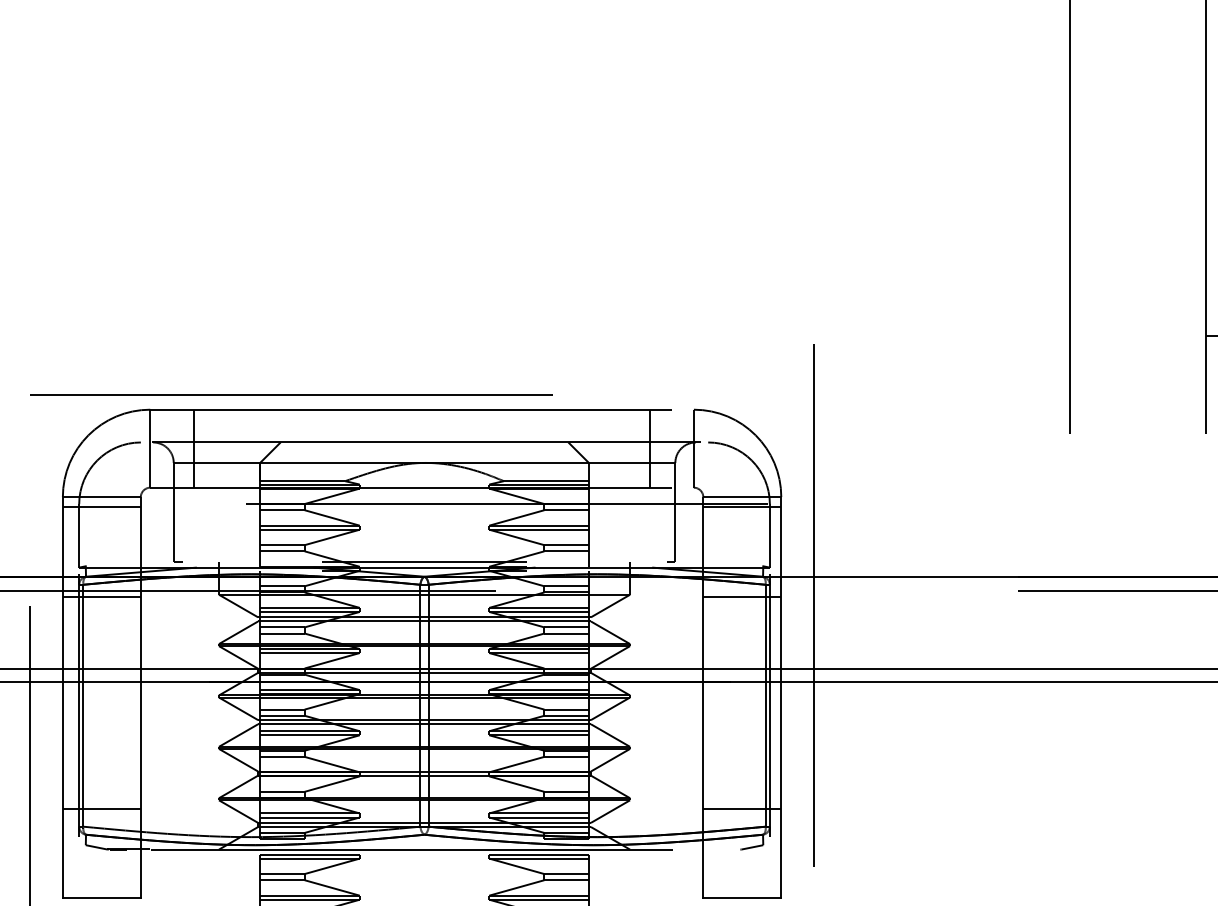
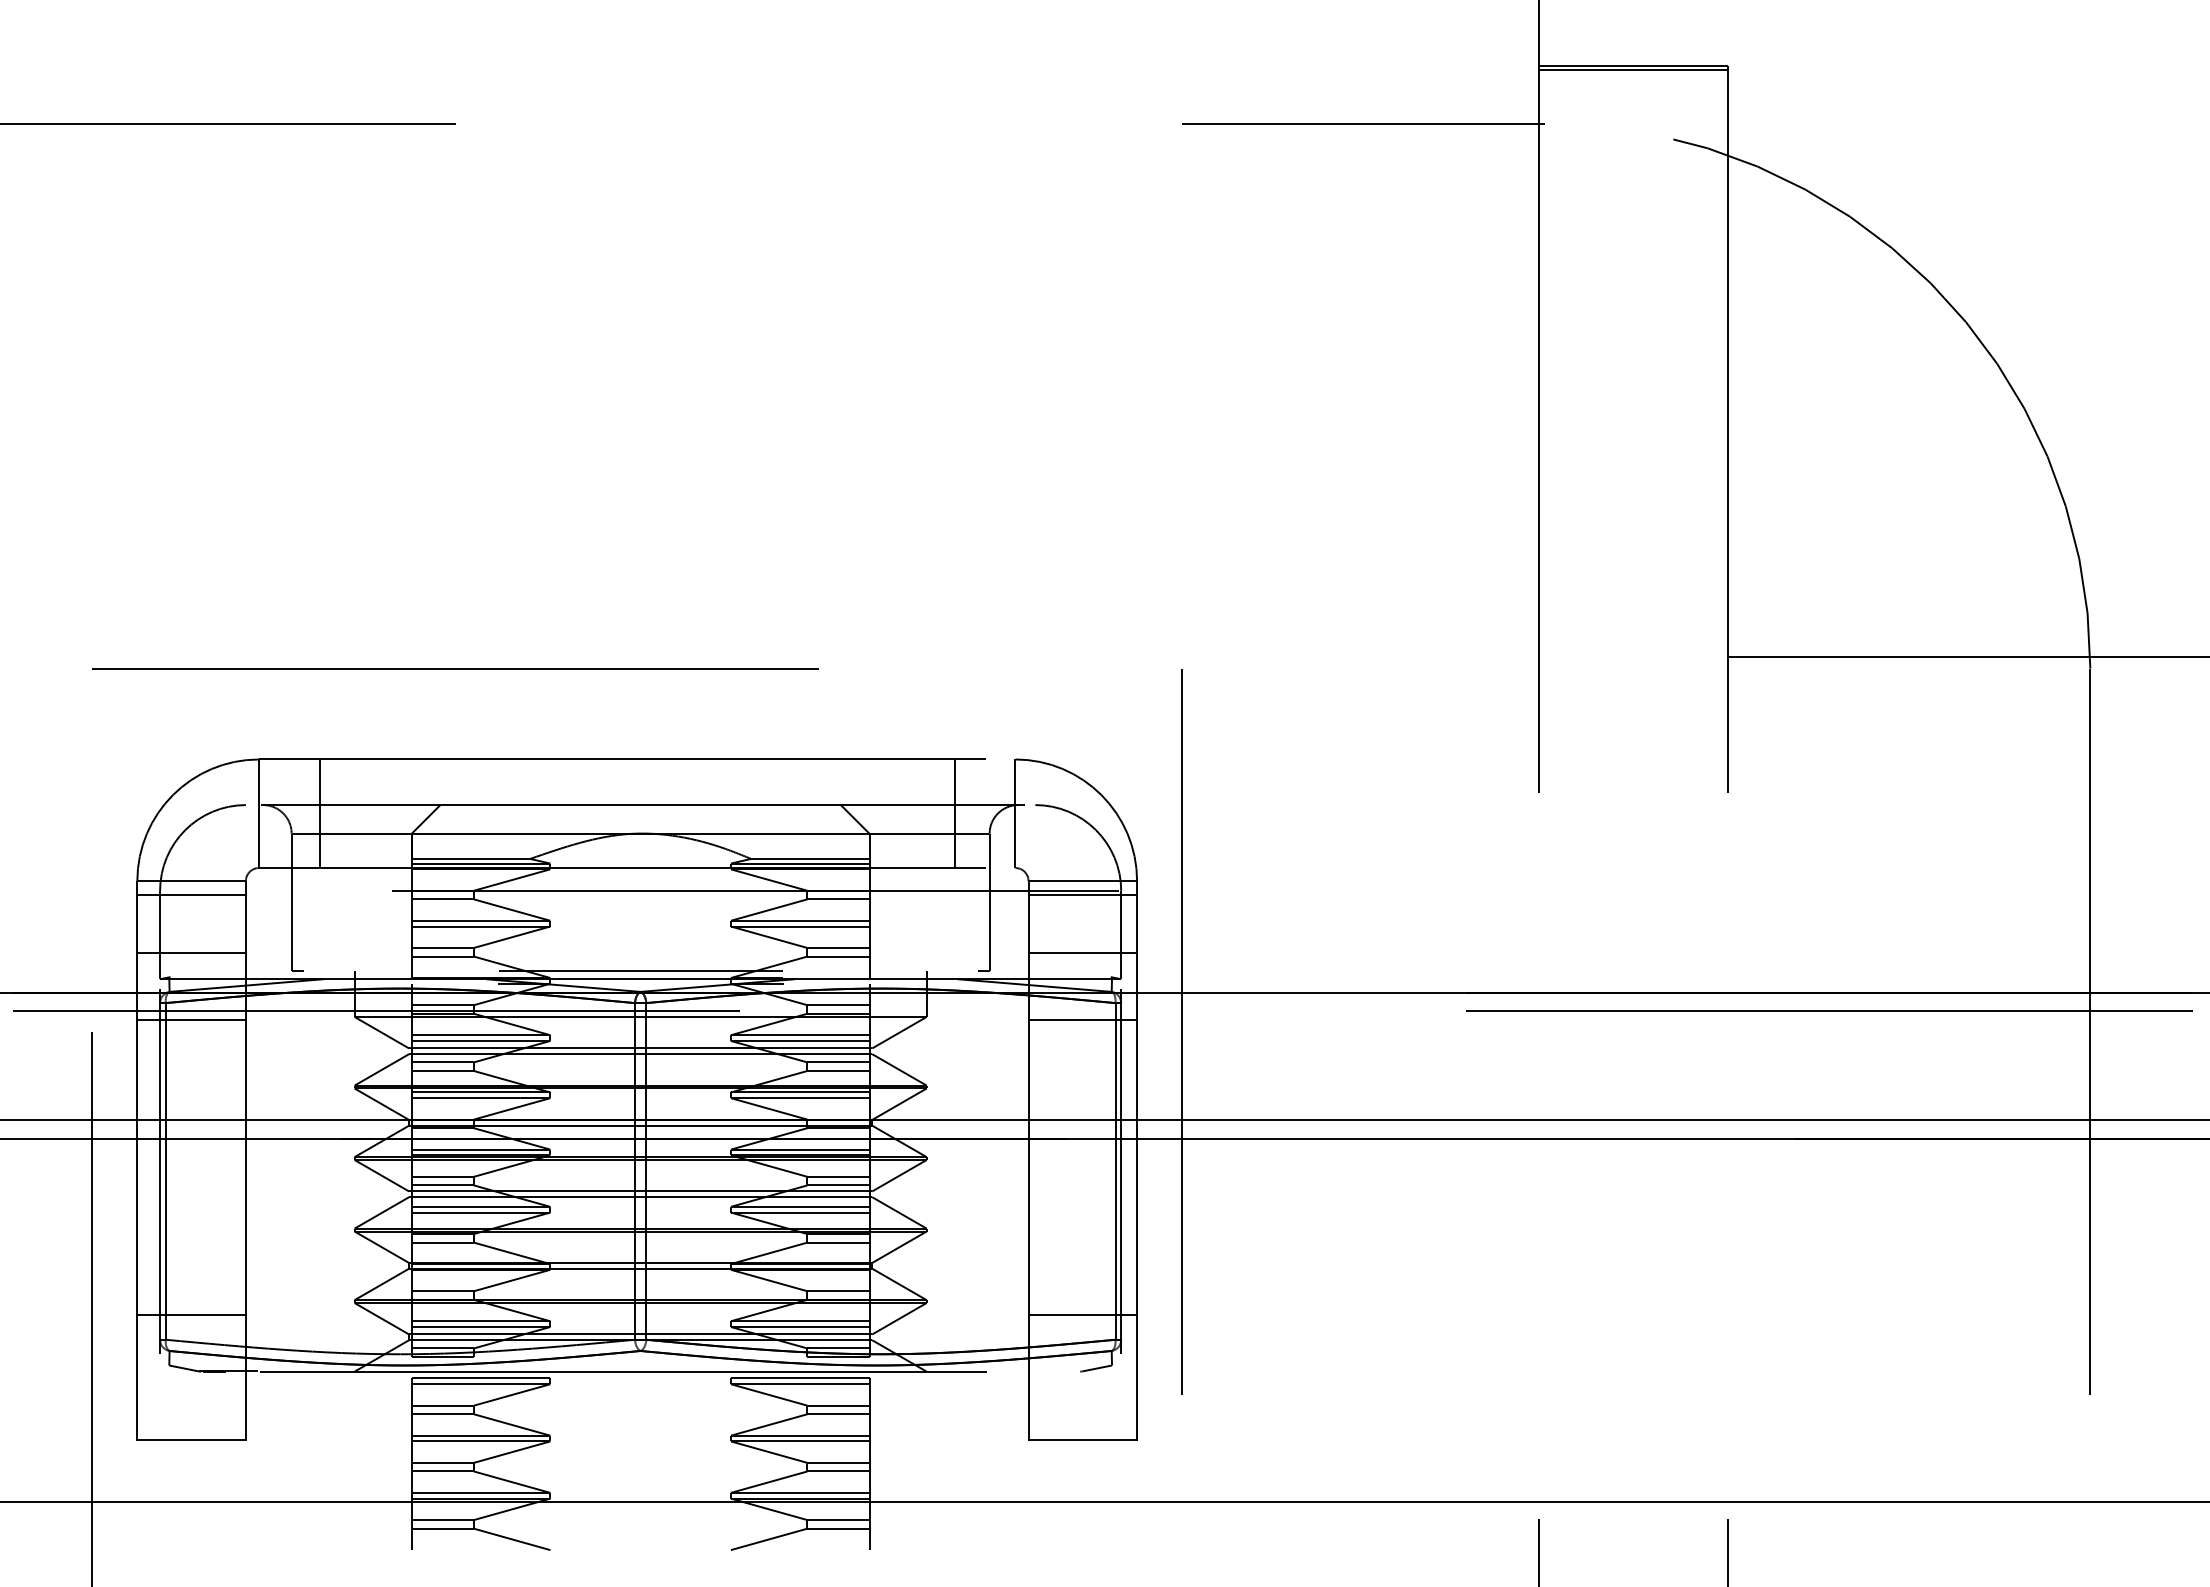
line: (291, 394) -> (455, 668), moved
line: (101, 548) -> (191, 952), added
line: (742, 548) -> (1082, 952), added

